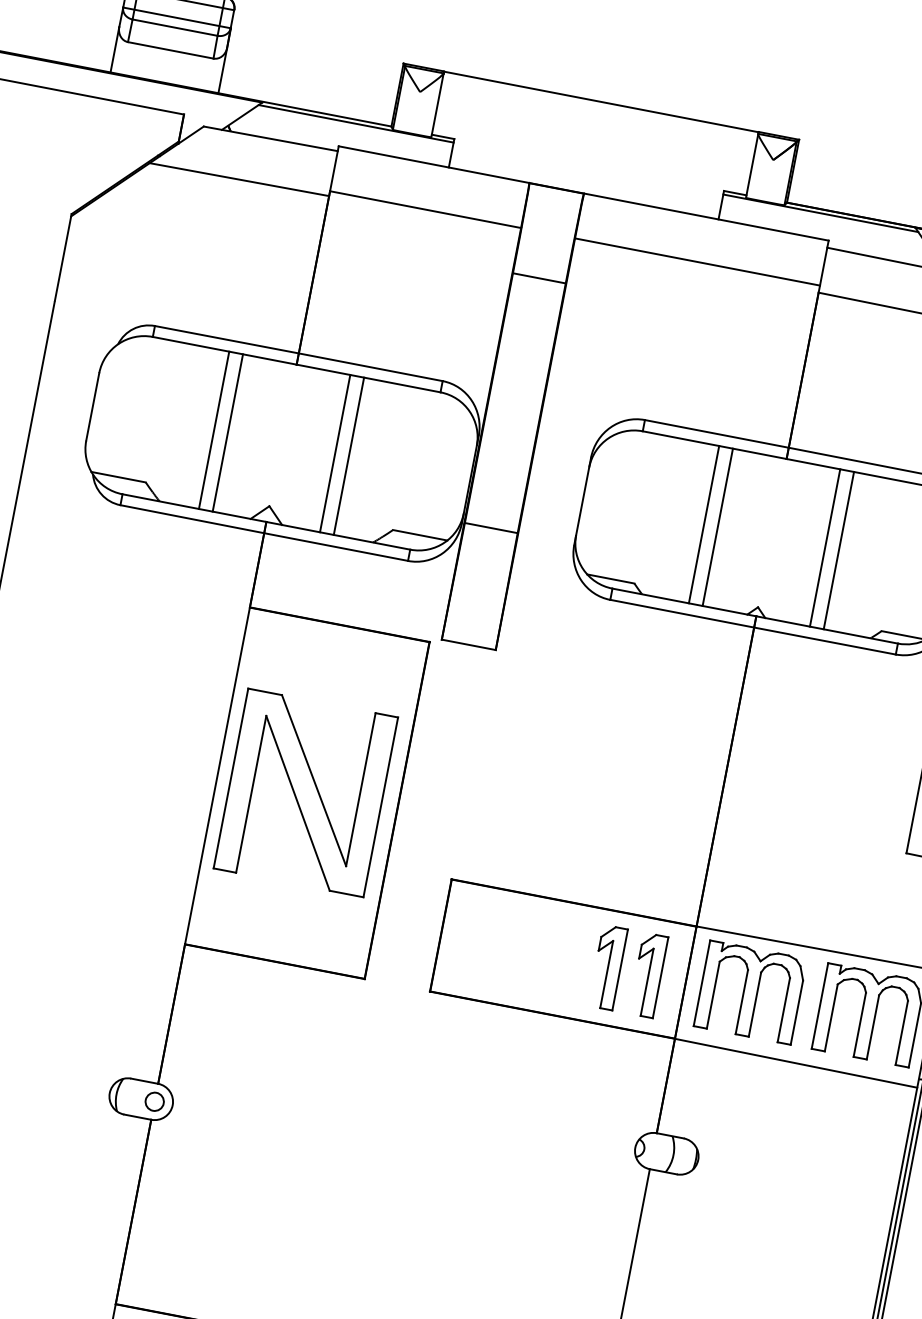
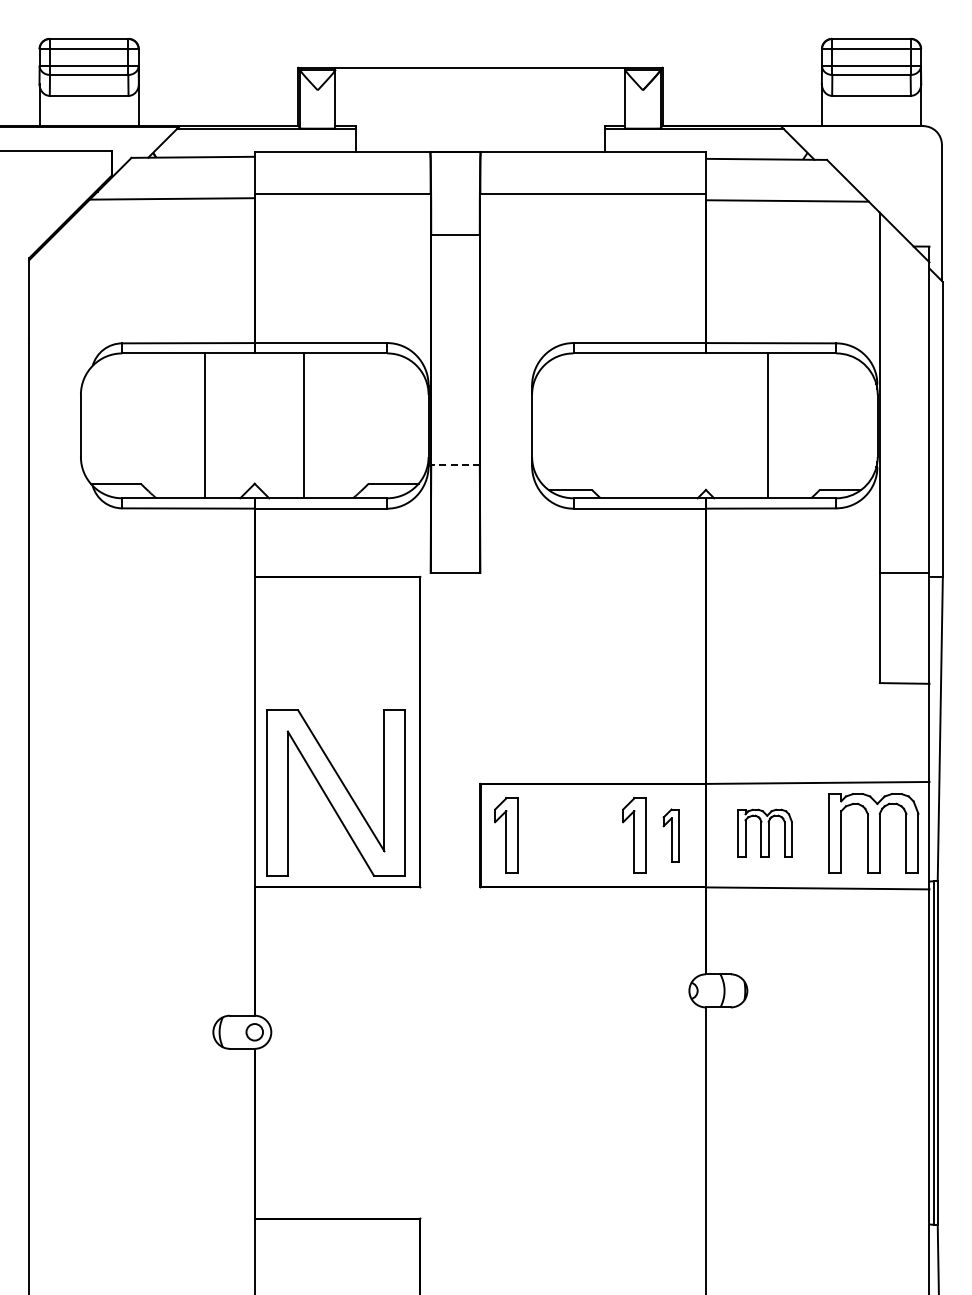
line: (214, 429) -> (192, 425), removed
line: (348, 455) -> (316, 425), removed
line: (703, 524) -> (643, 425), removed
line: (717, 526) -> (656, 425), removed
line: (491, 528) -> (455, 465), solid -> dashed
line: (825, 547) -> (755, 425), removed
part: (305, 792) -> (335, 792), moved
part: (469, 940) -> (506, 835), added
part: (648, 975) -> (671, 835), size x0.7
part: (749, 992) -> (764, 833), size x0.6

